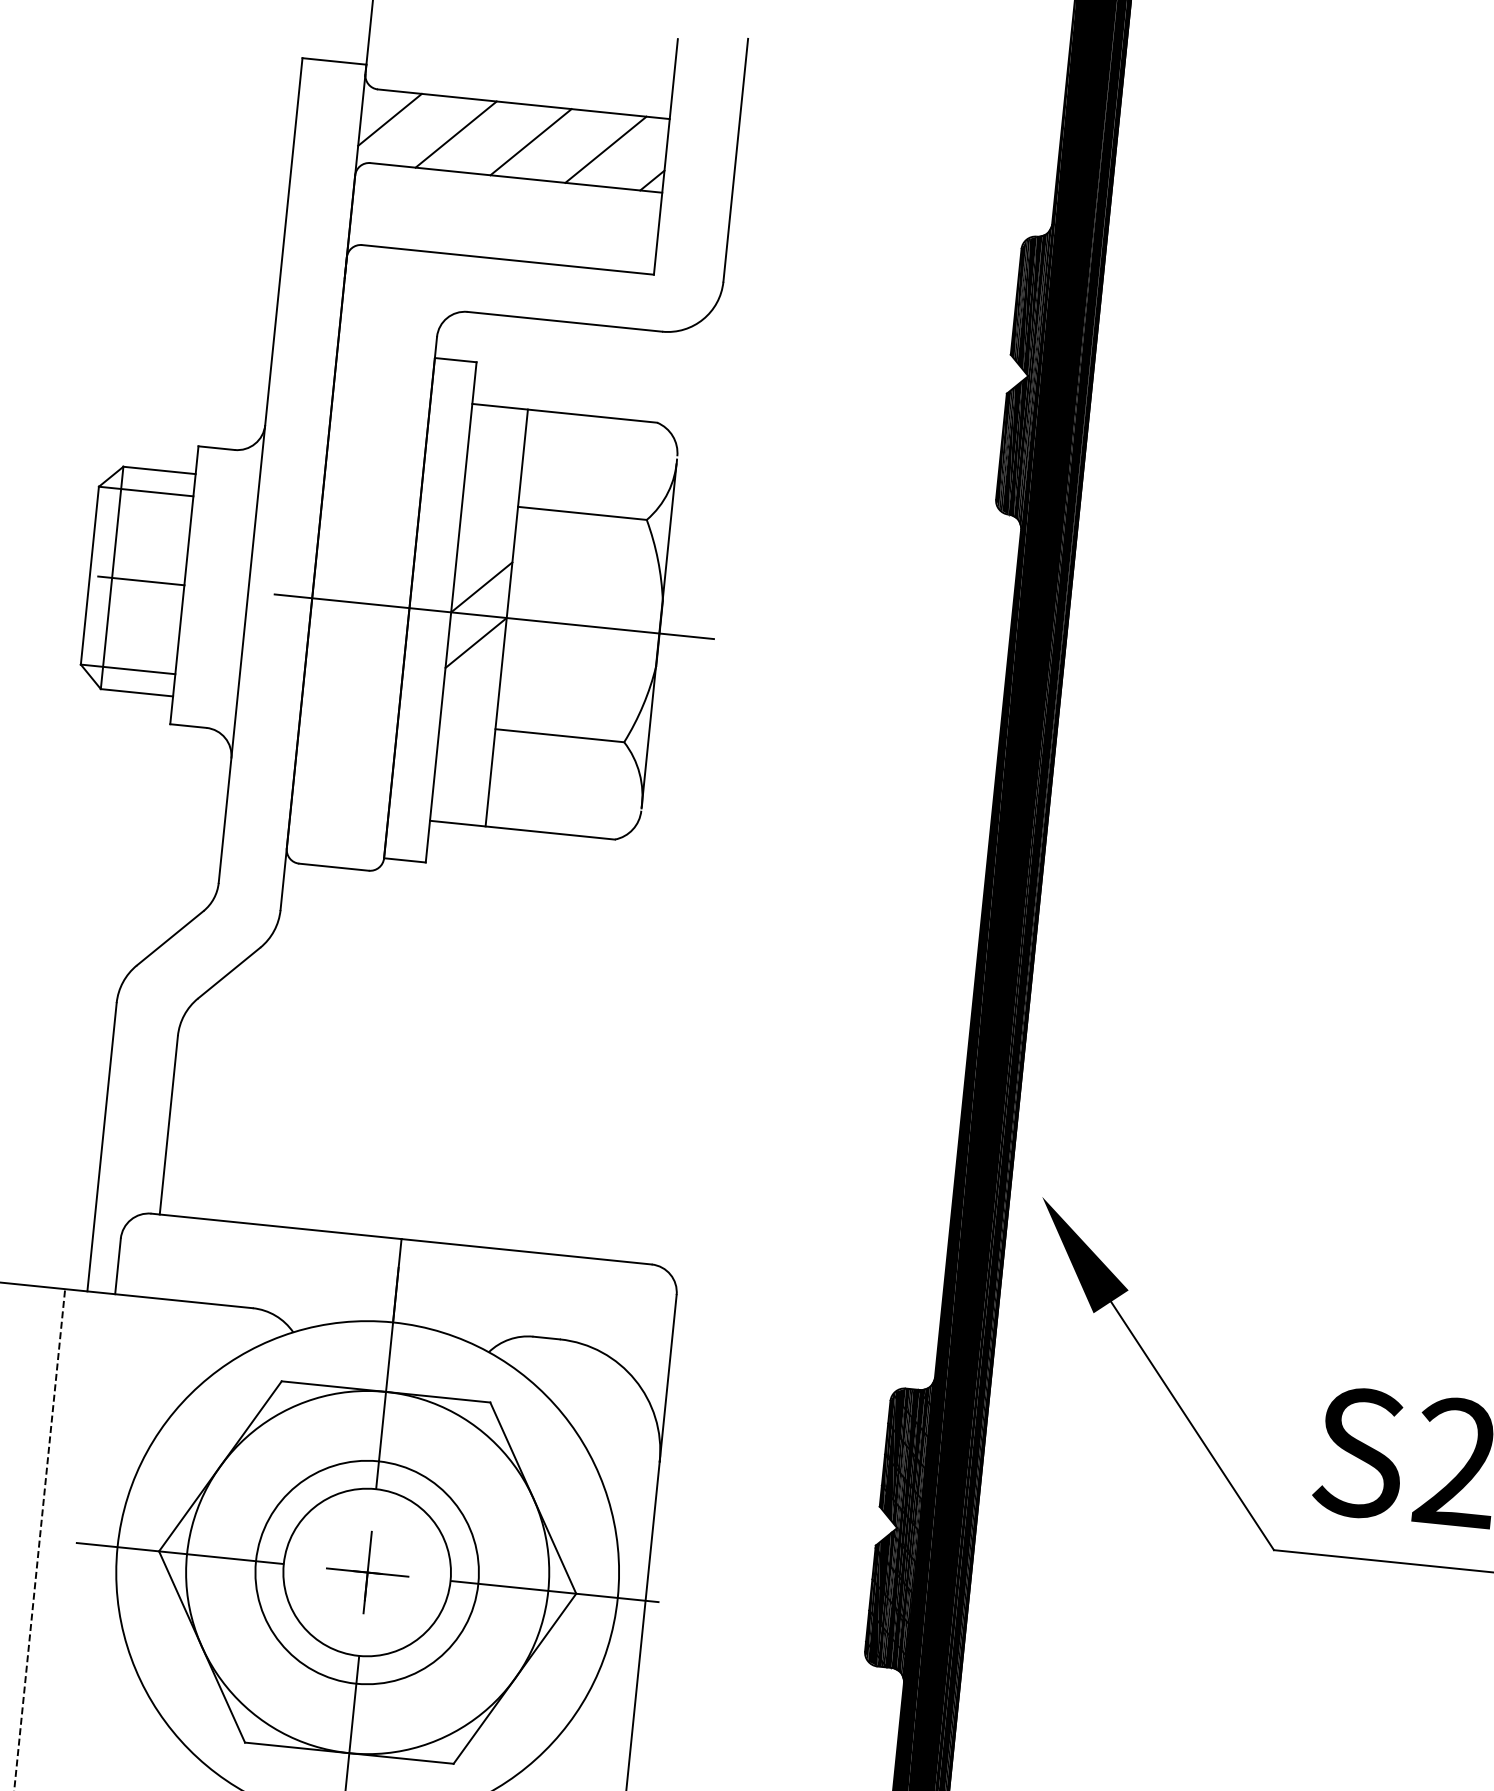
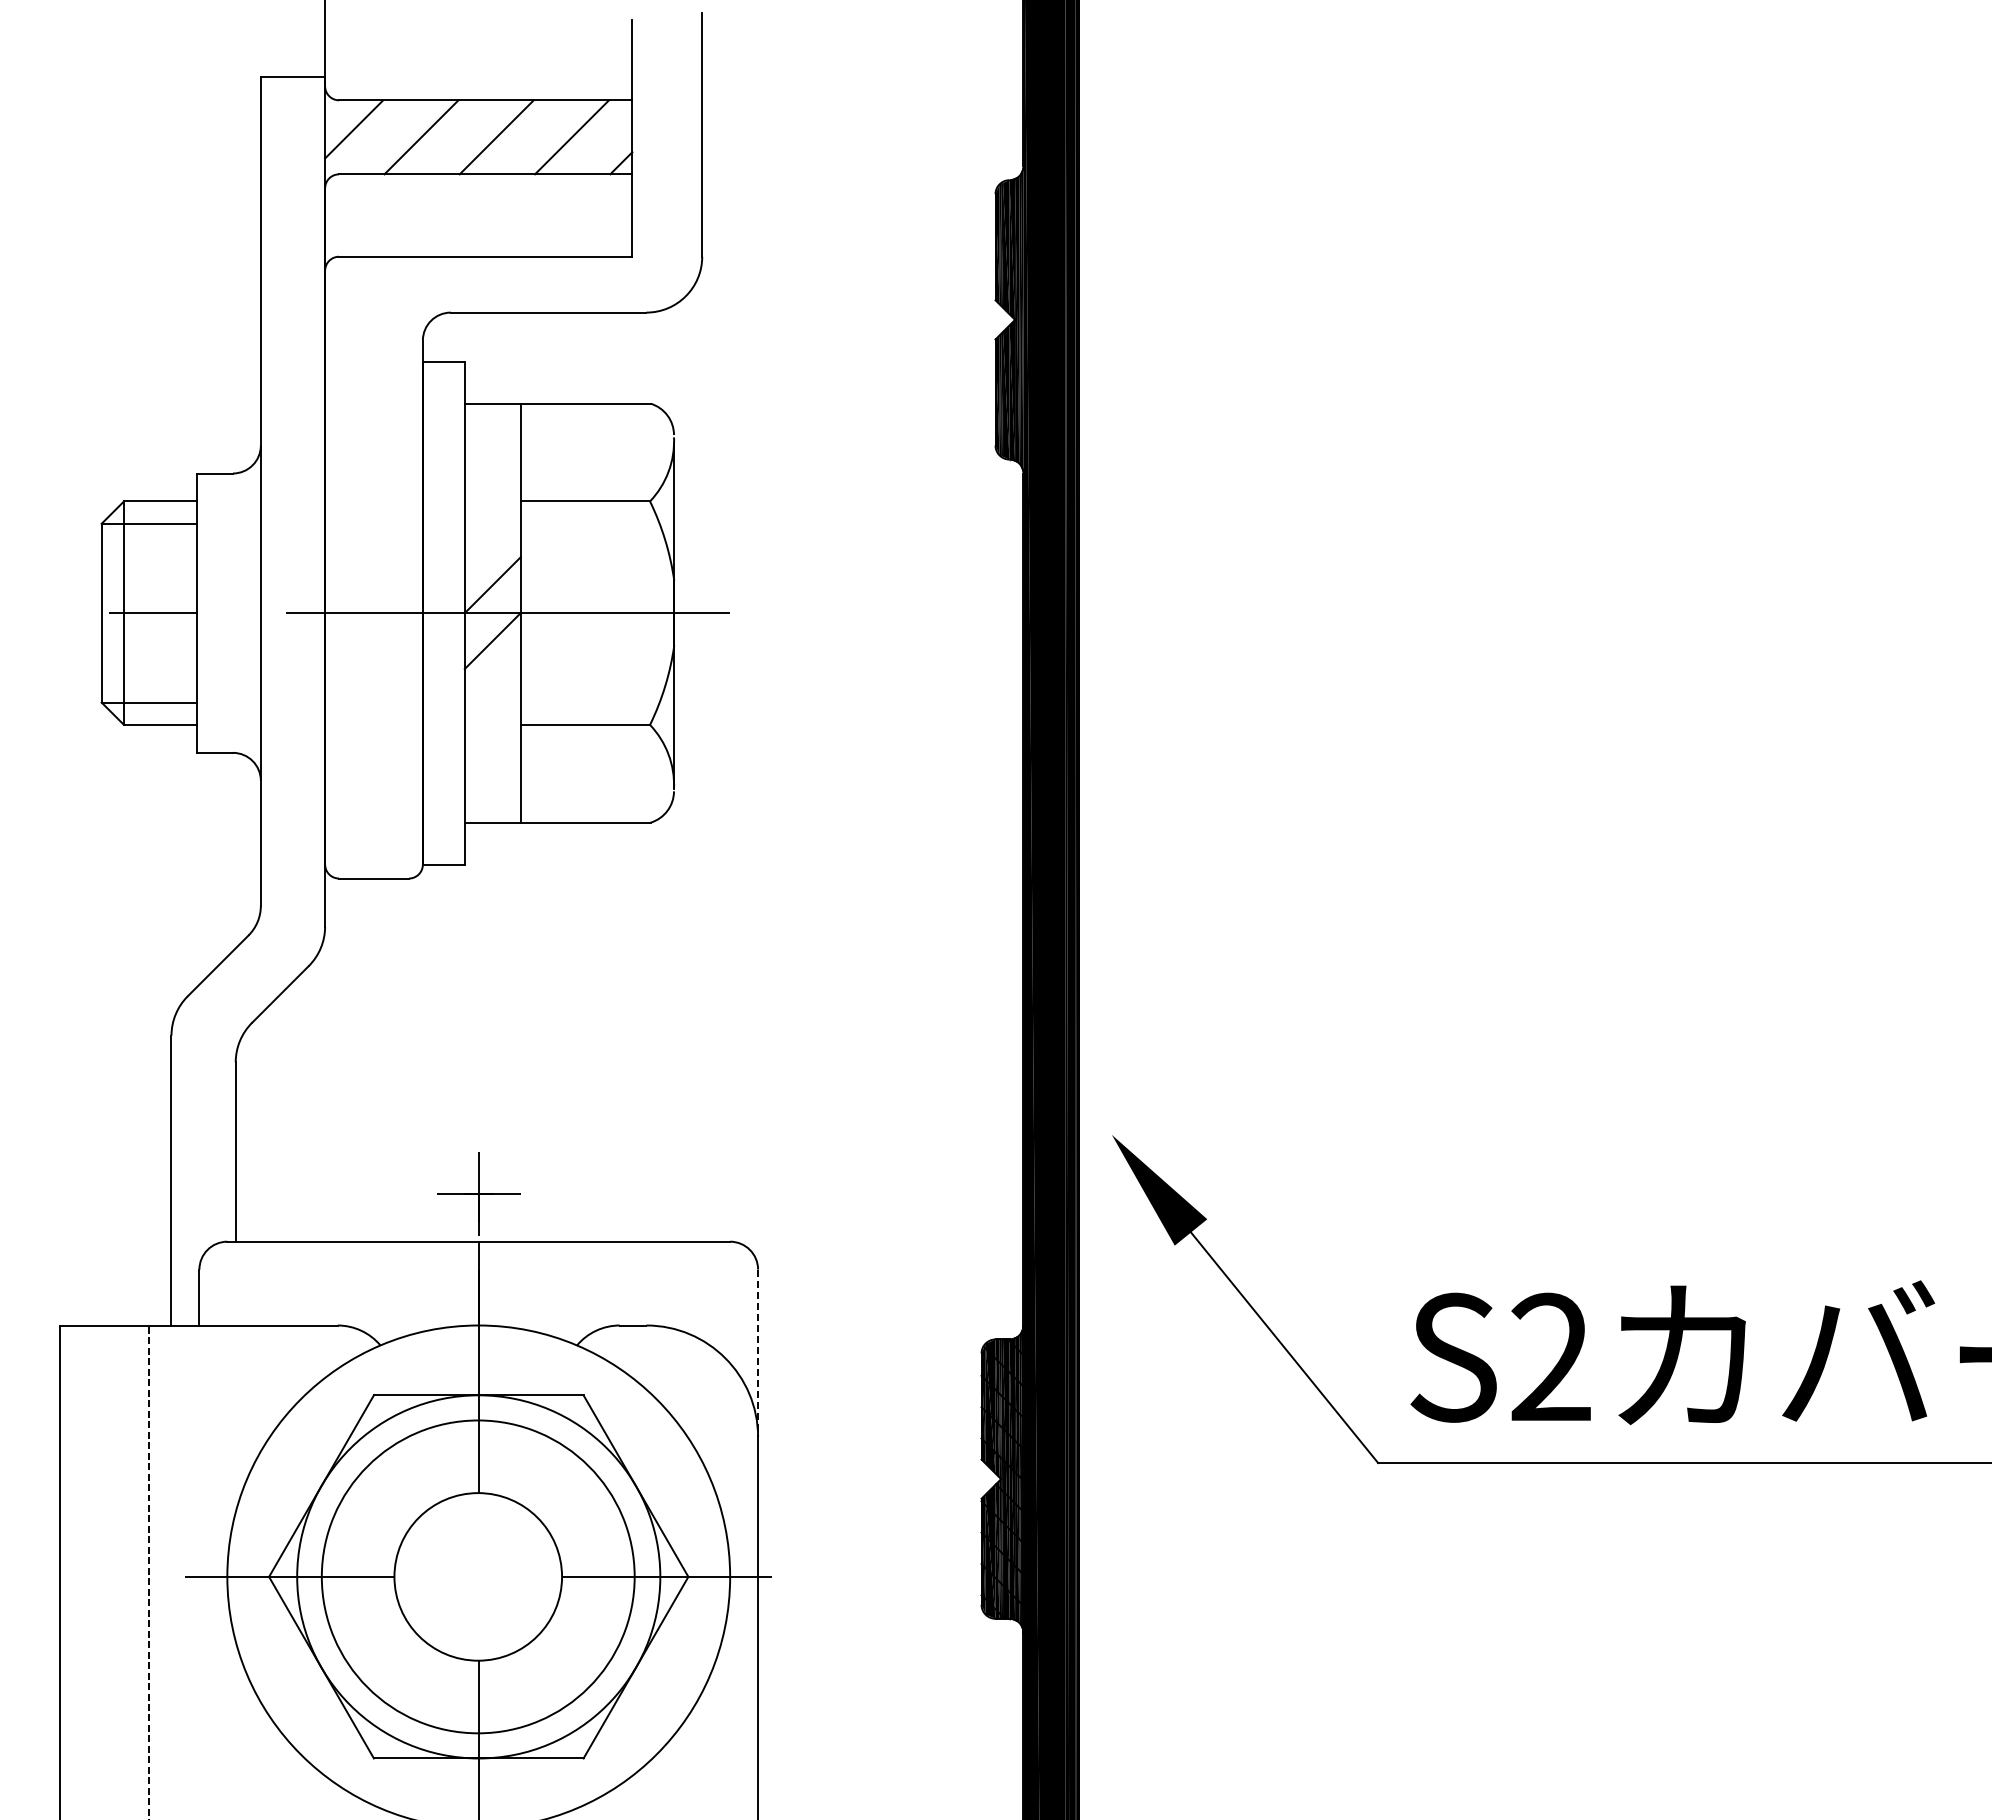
line: (668, 1378) -> (758, 1353), solid -> dashed
circle: (366, 1572) -> (477, 1576), size x1.4
part: (367, 1572) -> (478, 1193), moved

